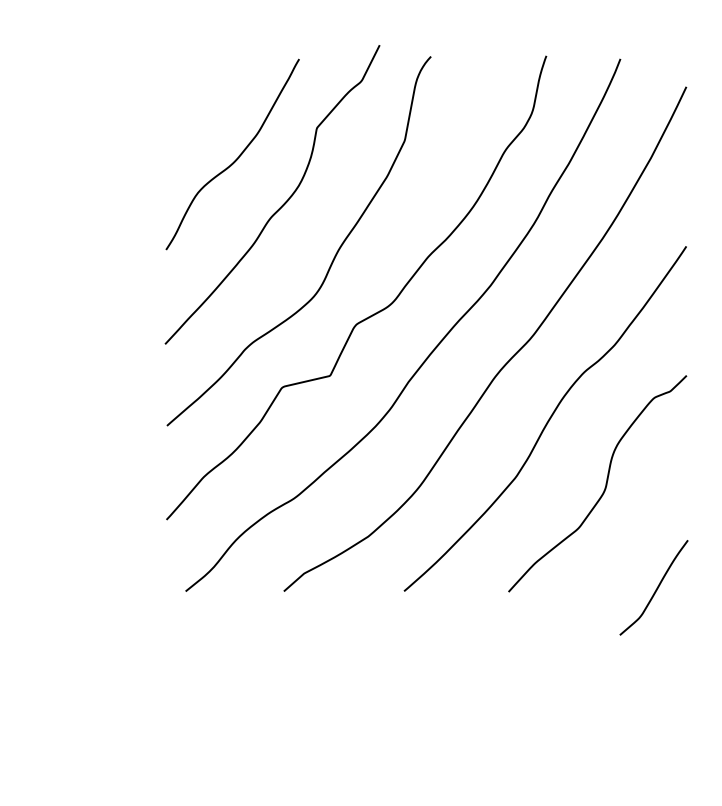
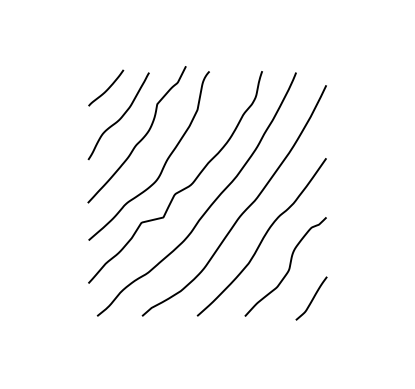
curve: (208, 93) -> (107, 88), added
curve: (656, 587) -> (312, 298), moved

